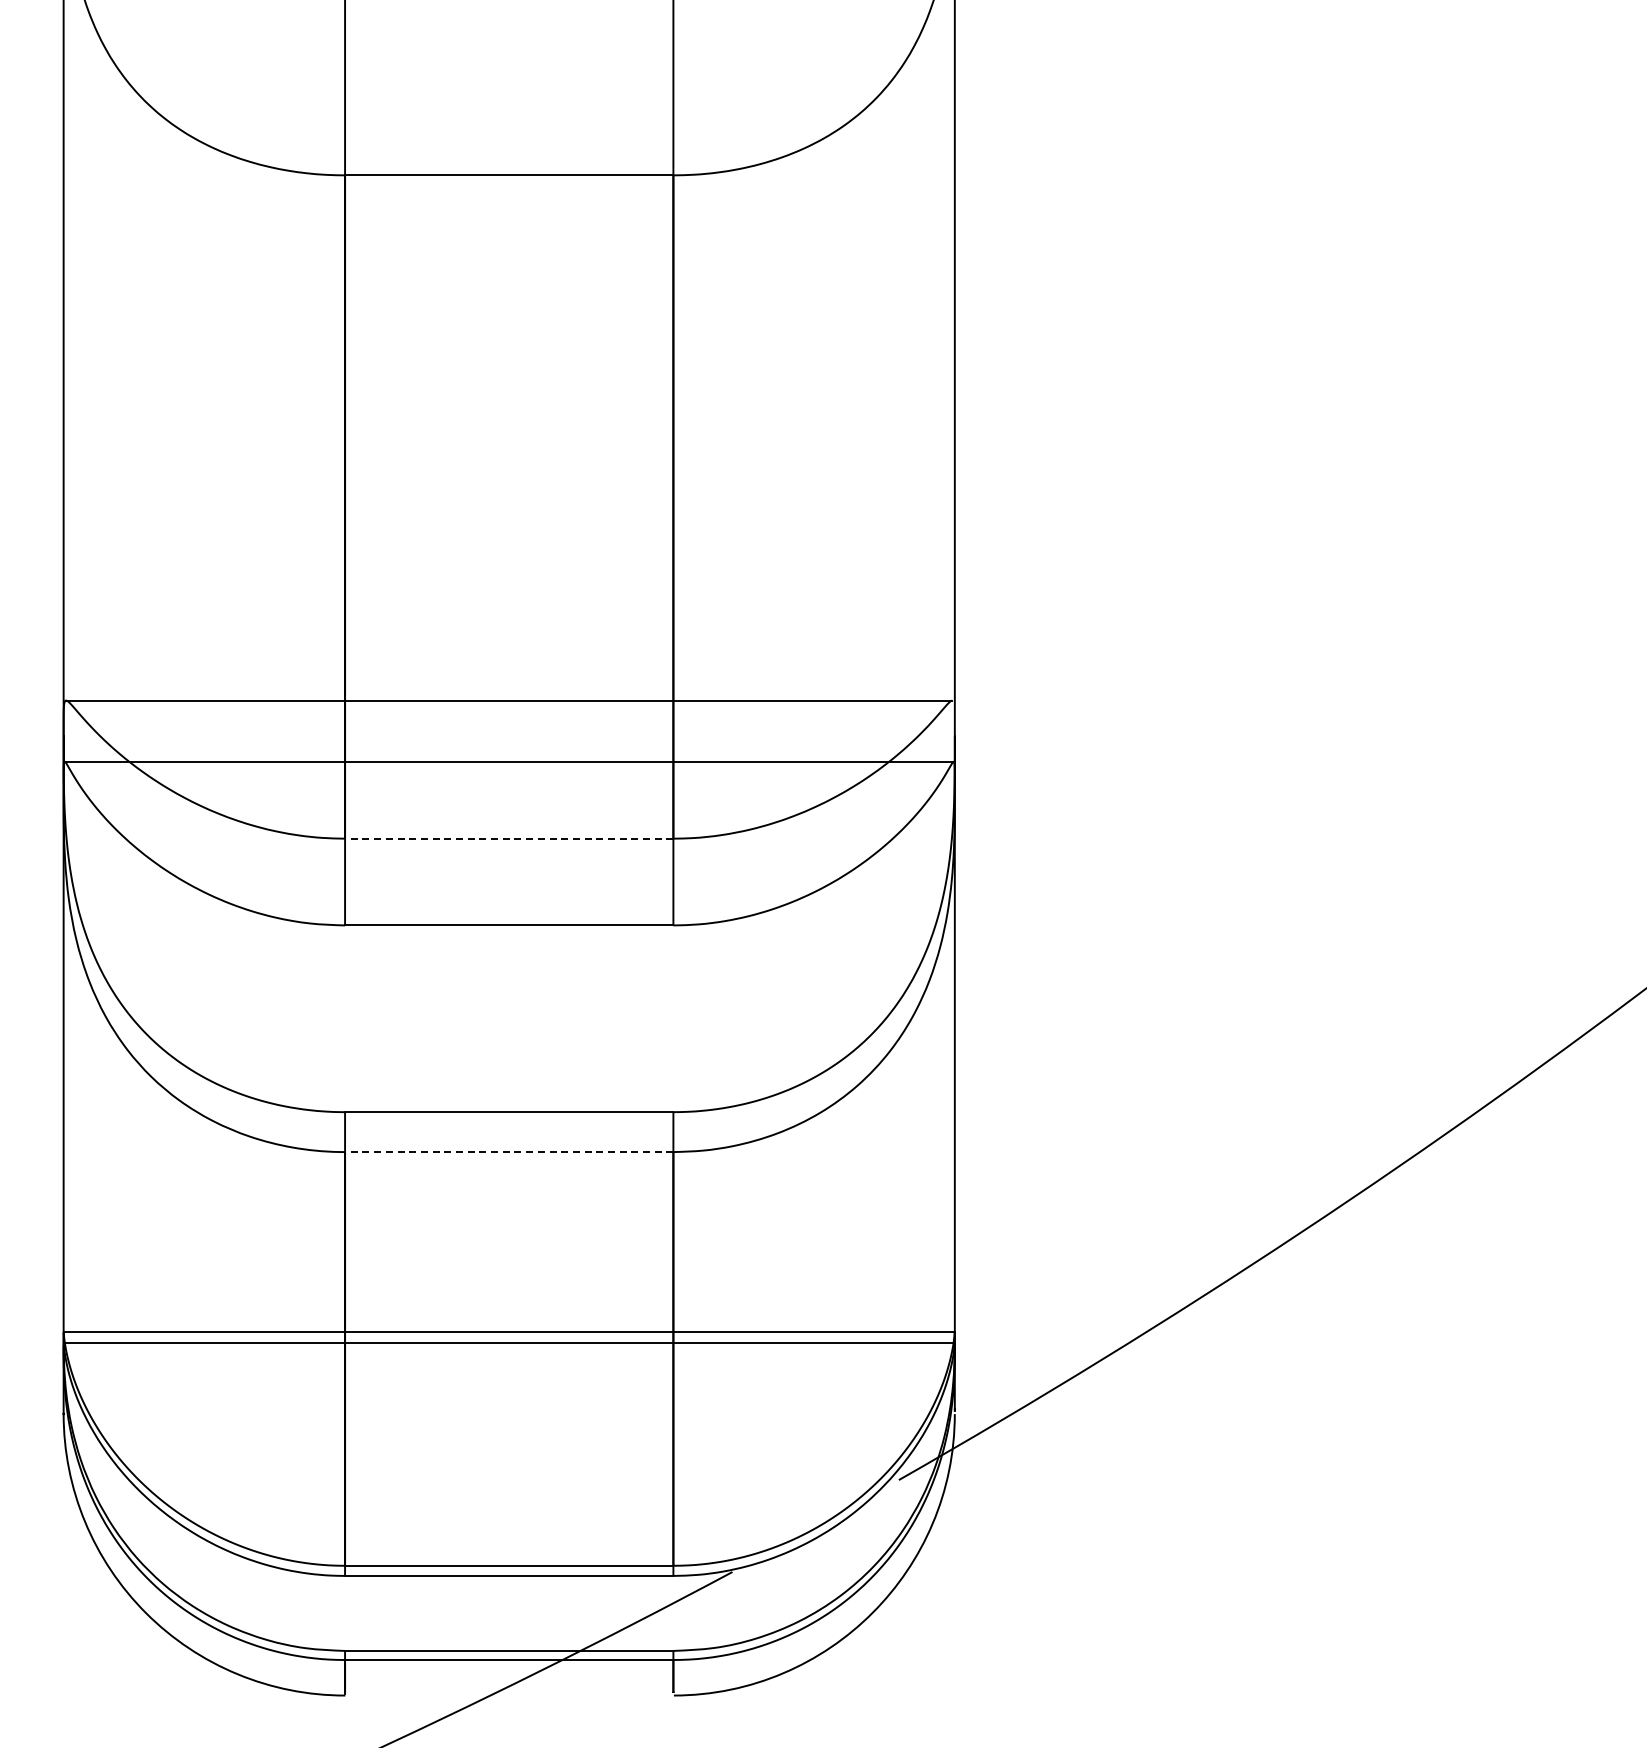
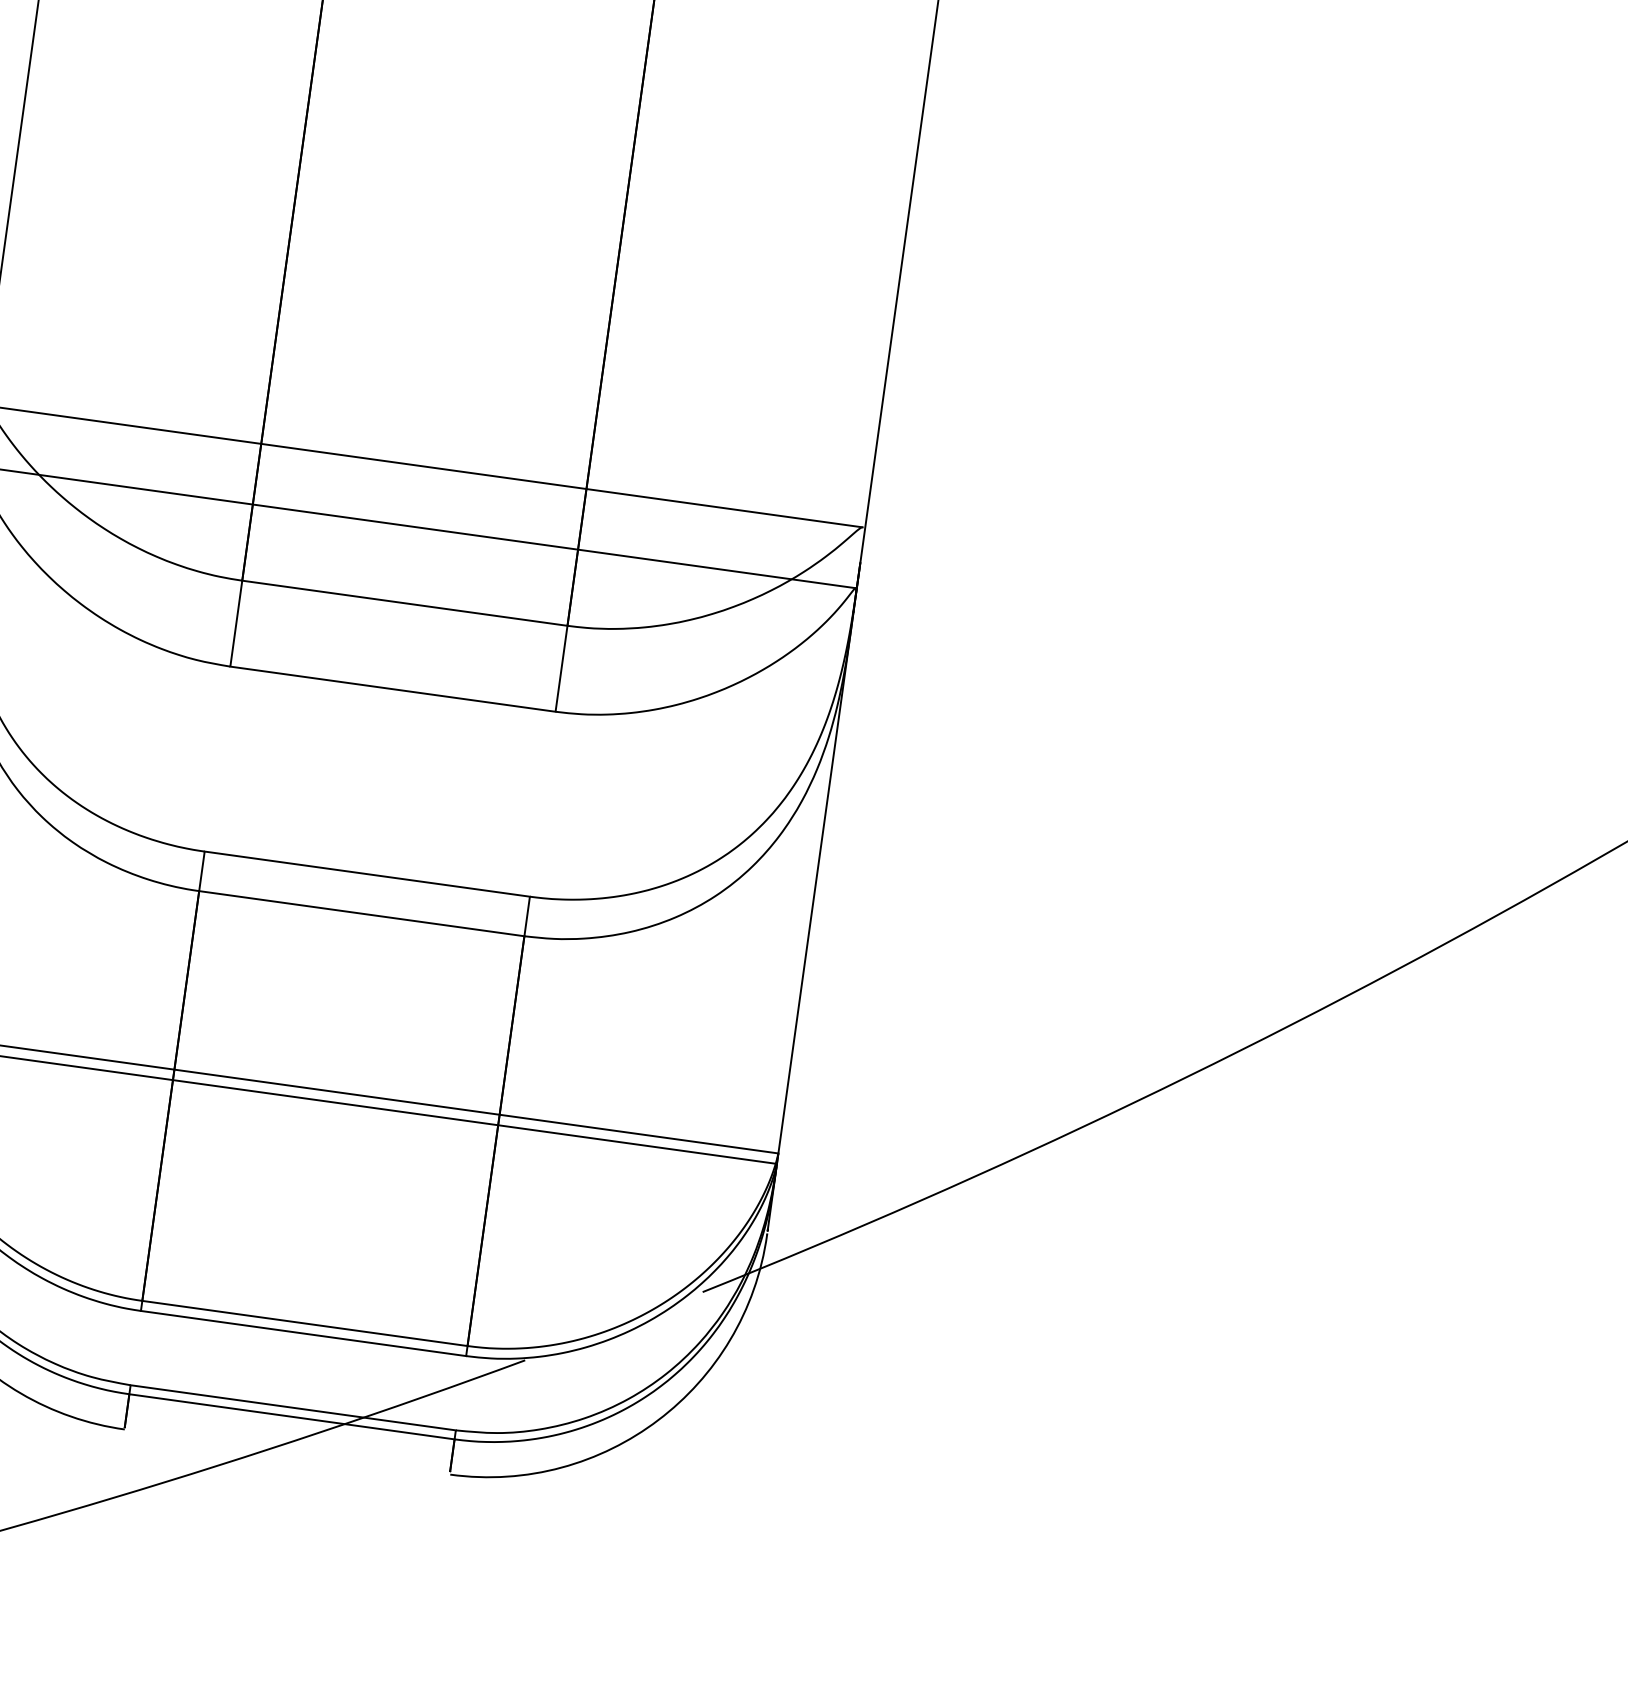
line: (508, 838) -> (404, 602), dashed -> solid
line: (508, 1152) -> (361, 913), dashed -> solid

